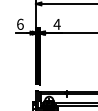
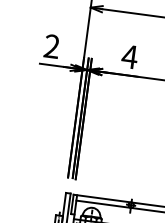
text: (20, 23) -> (52, 44), 6 -> 2

